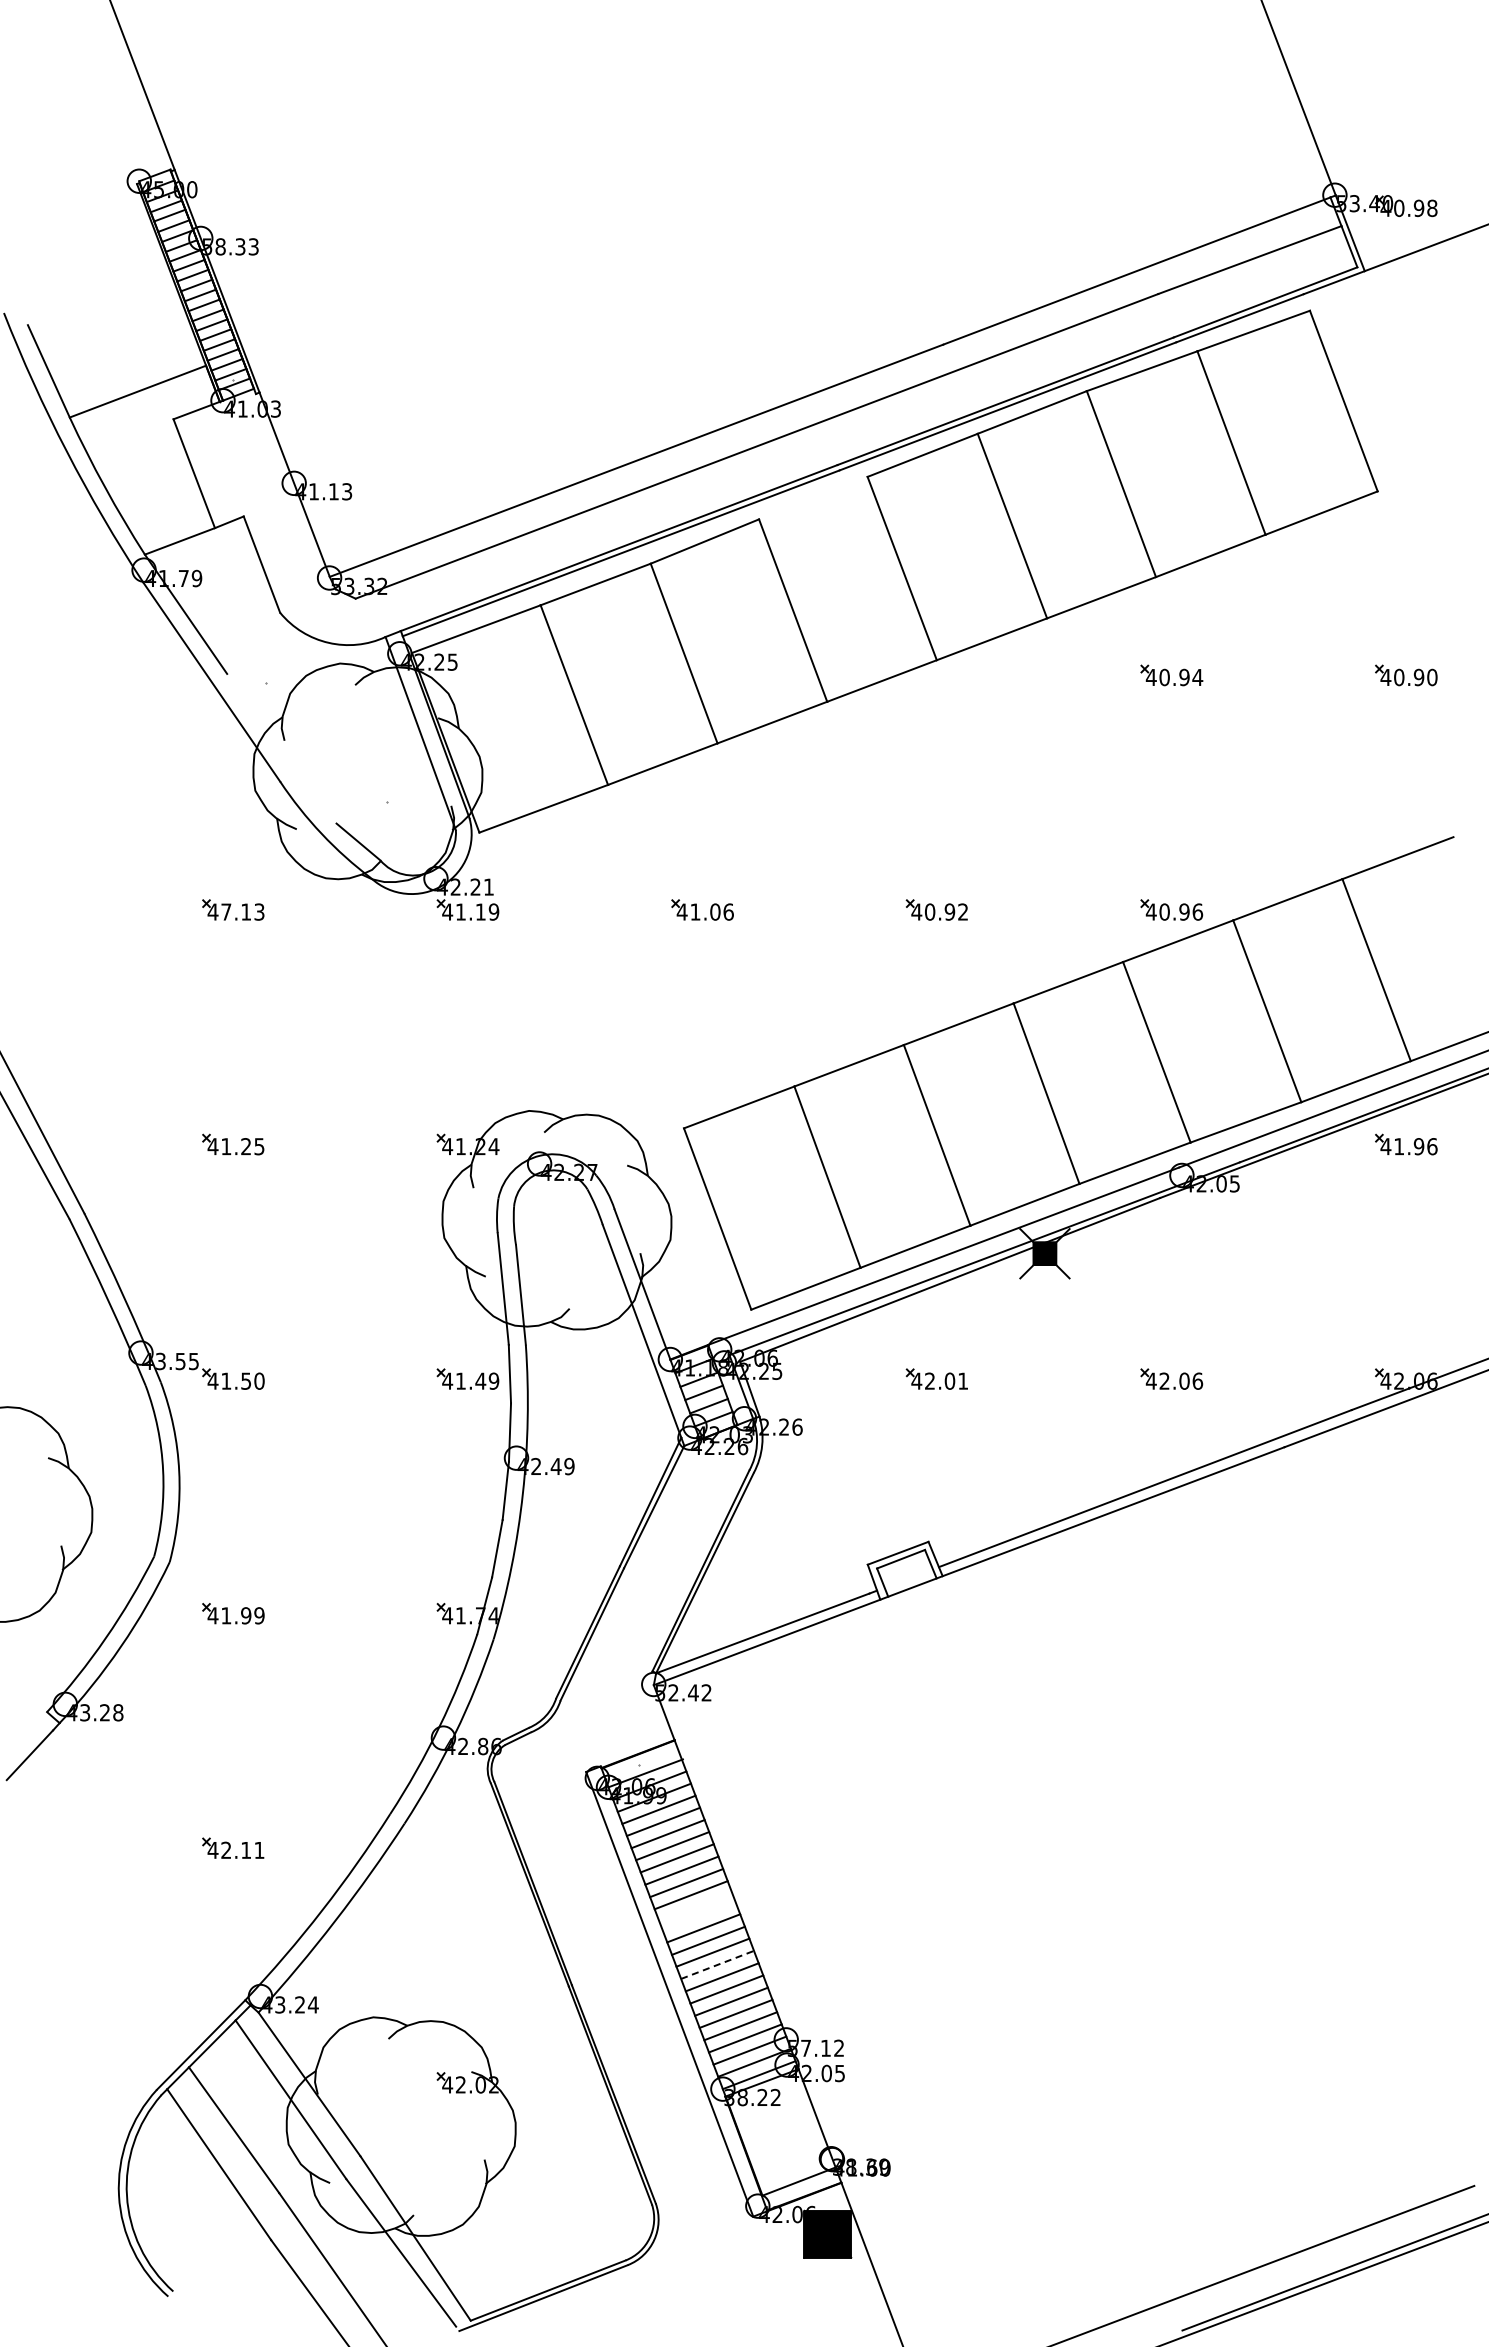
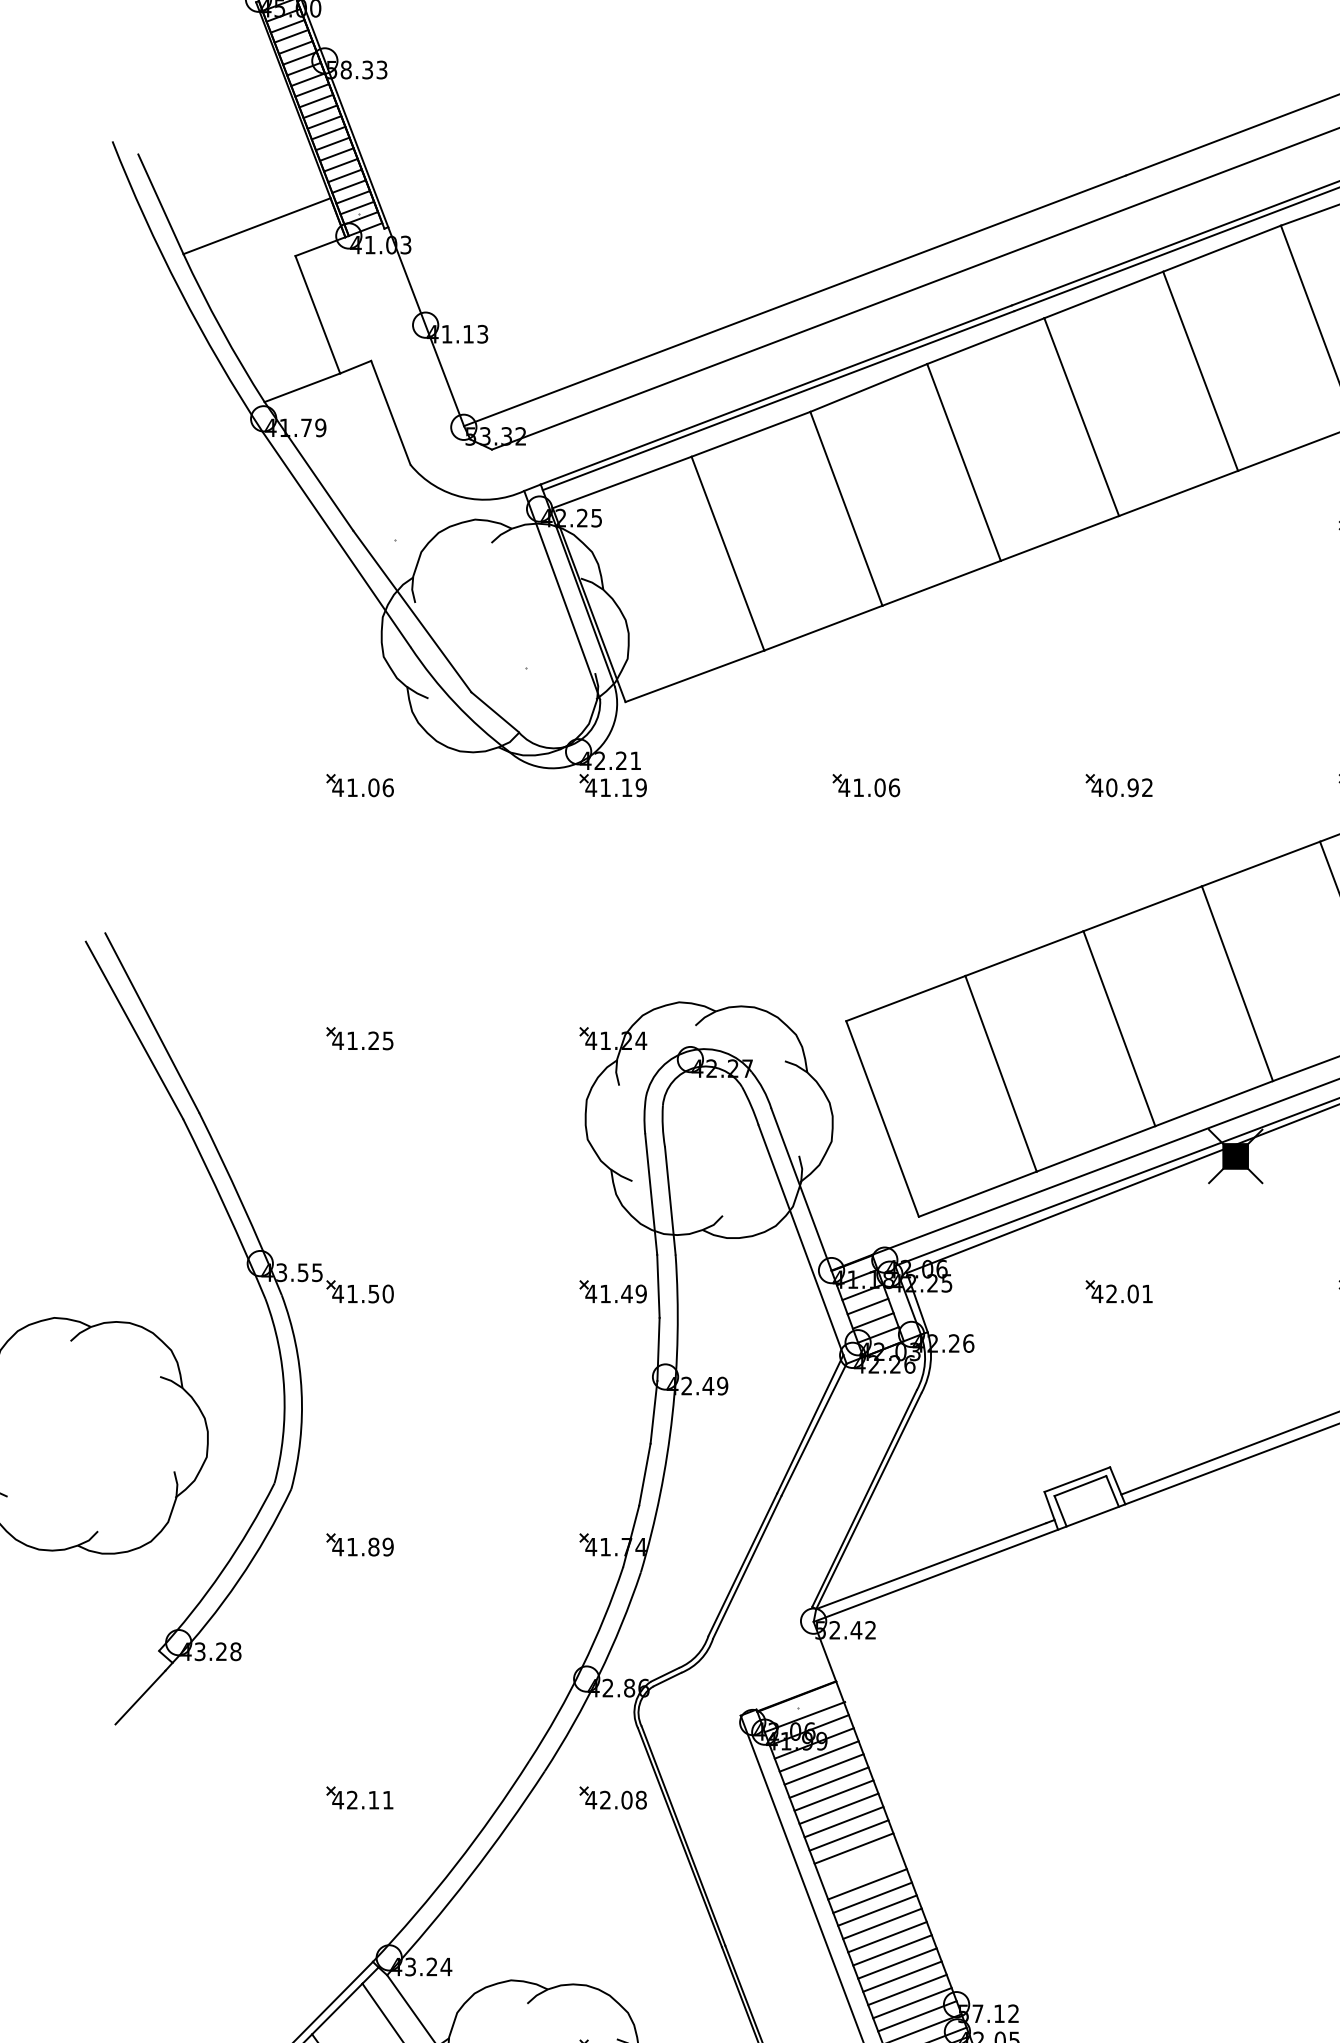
line: (813, 497) -> (985, 340), added
line: (281, 748) -> (411, 611), added
text: (242, 911) -> (369, 787), 47.13 -> 41.06
text: (246, 1615) -> (374, 1546), 41.99 -> 41.89
part: (467, 1848) -> (612, 1798), added
line: (718, 1964) -> (883, 1923), dashed -> solid

